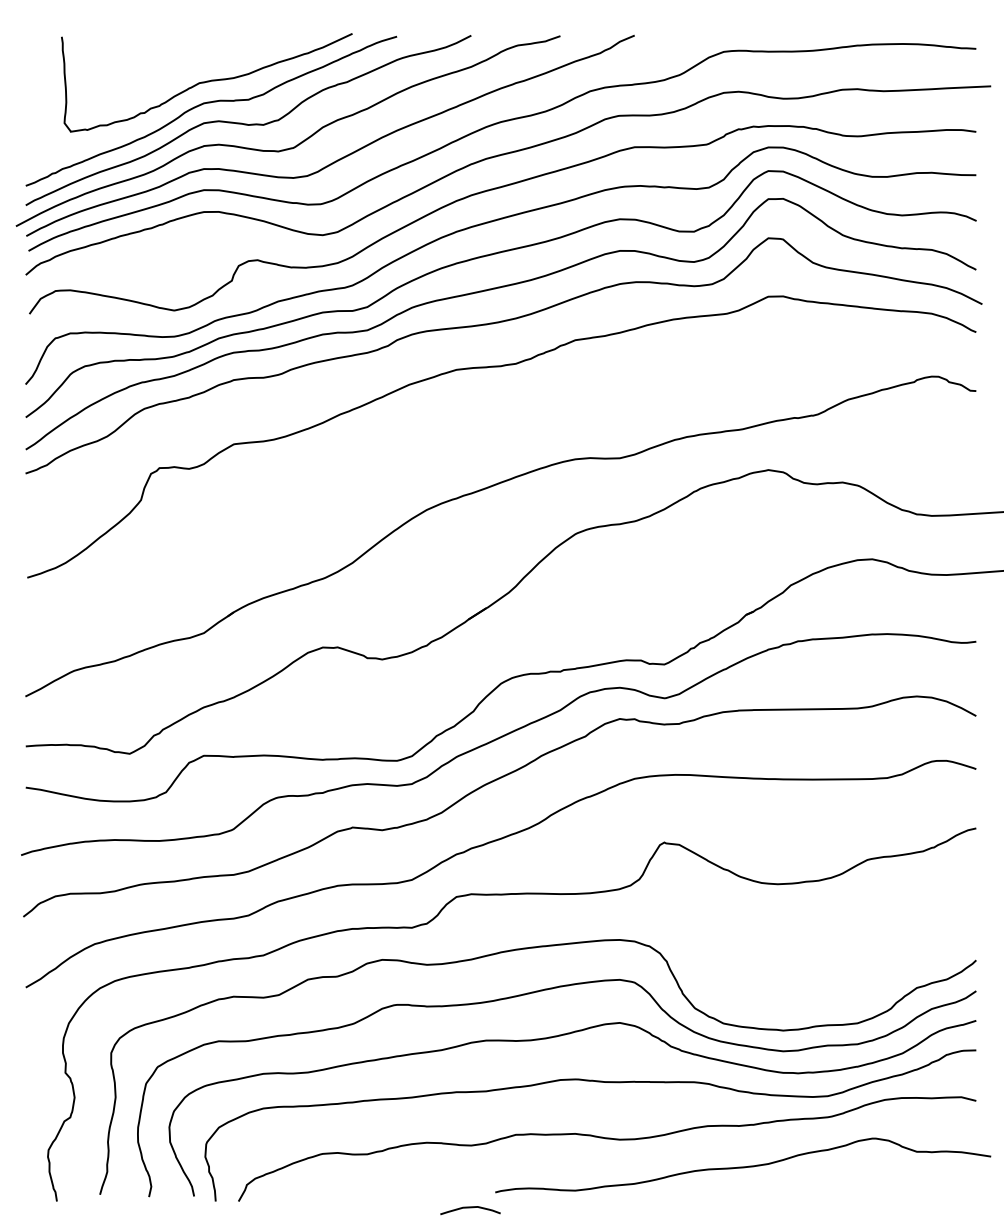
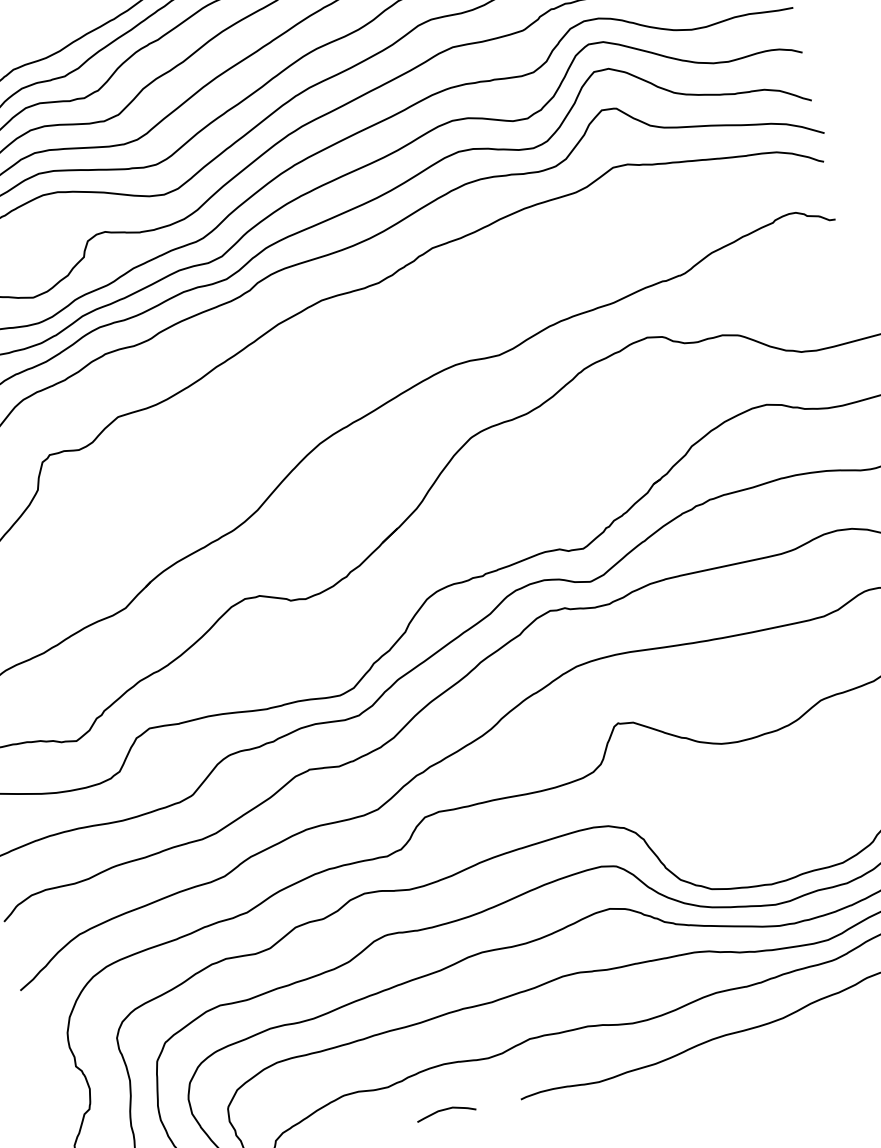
curve: (470, 1208) -> (445, 1110), moved

